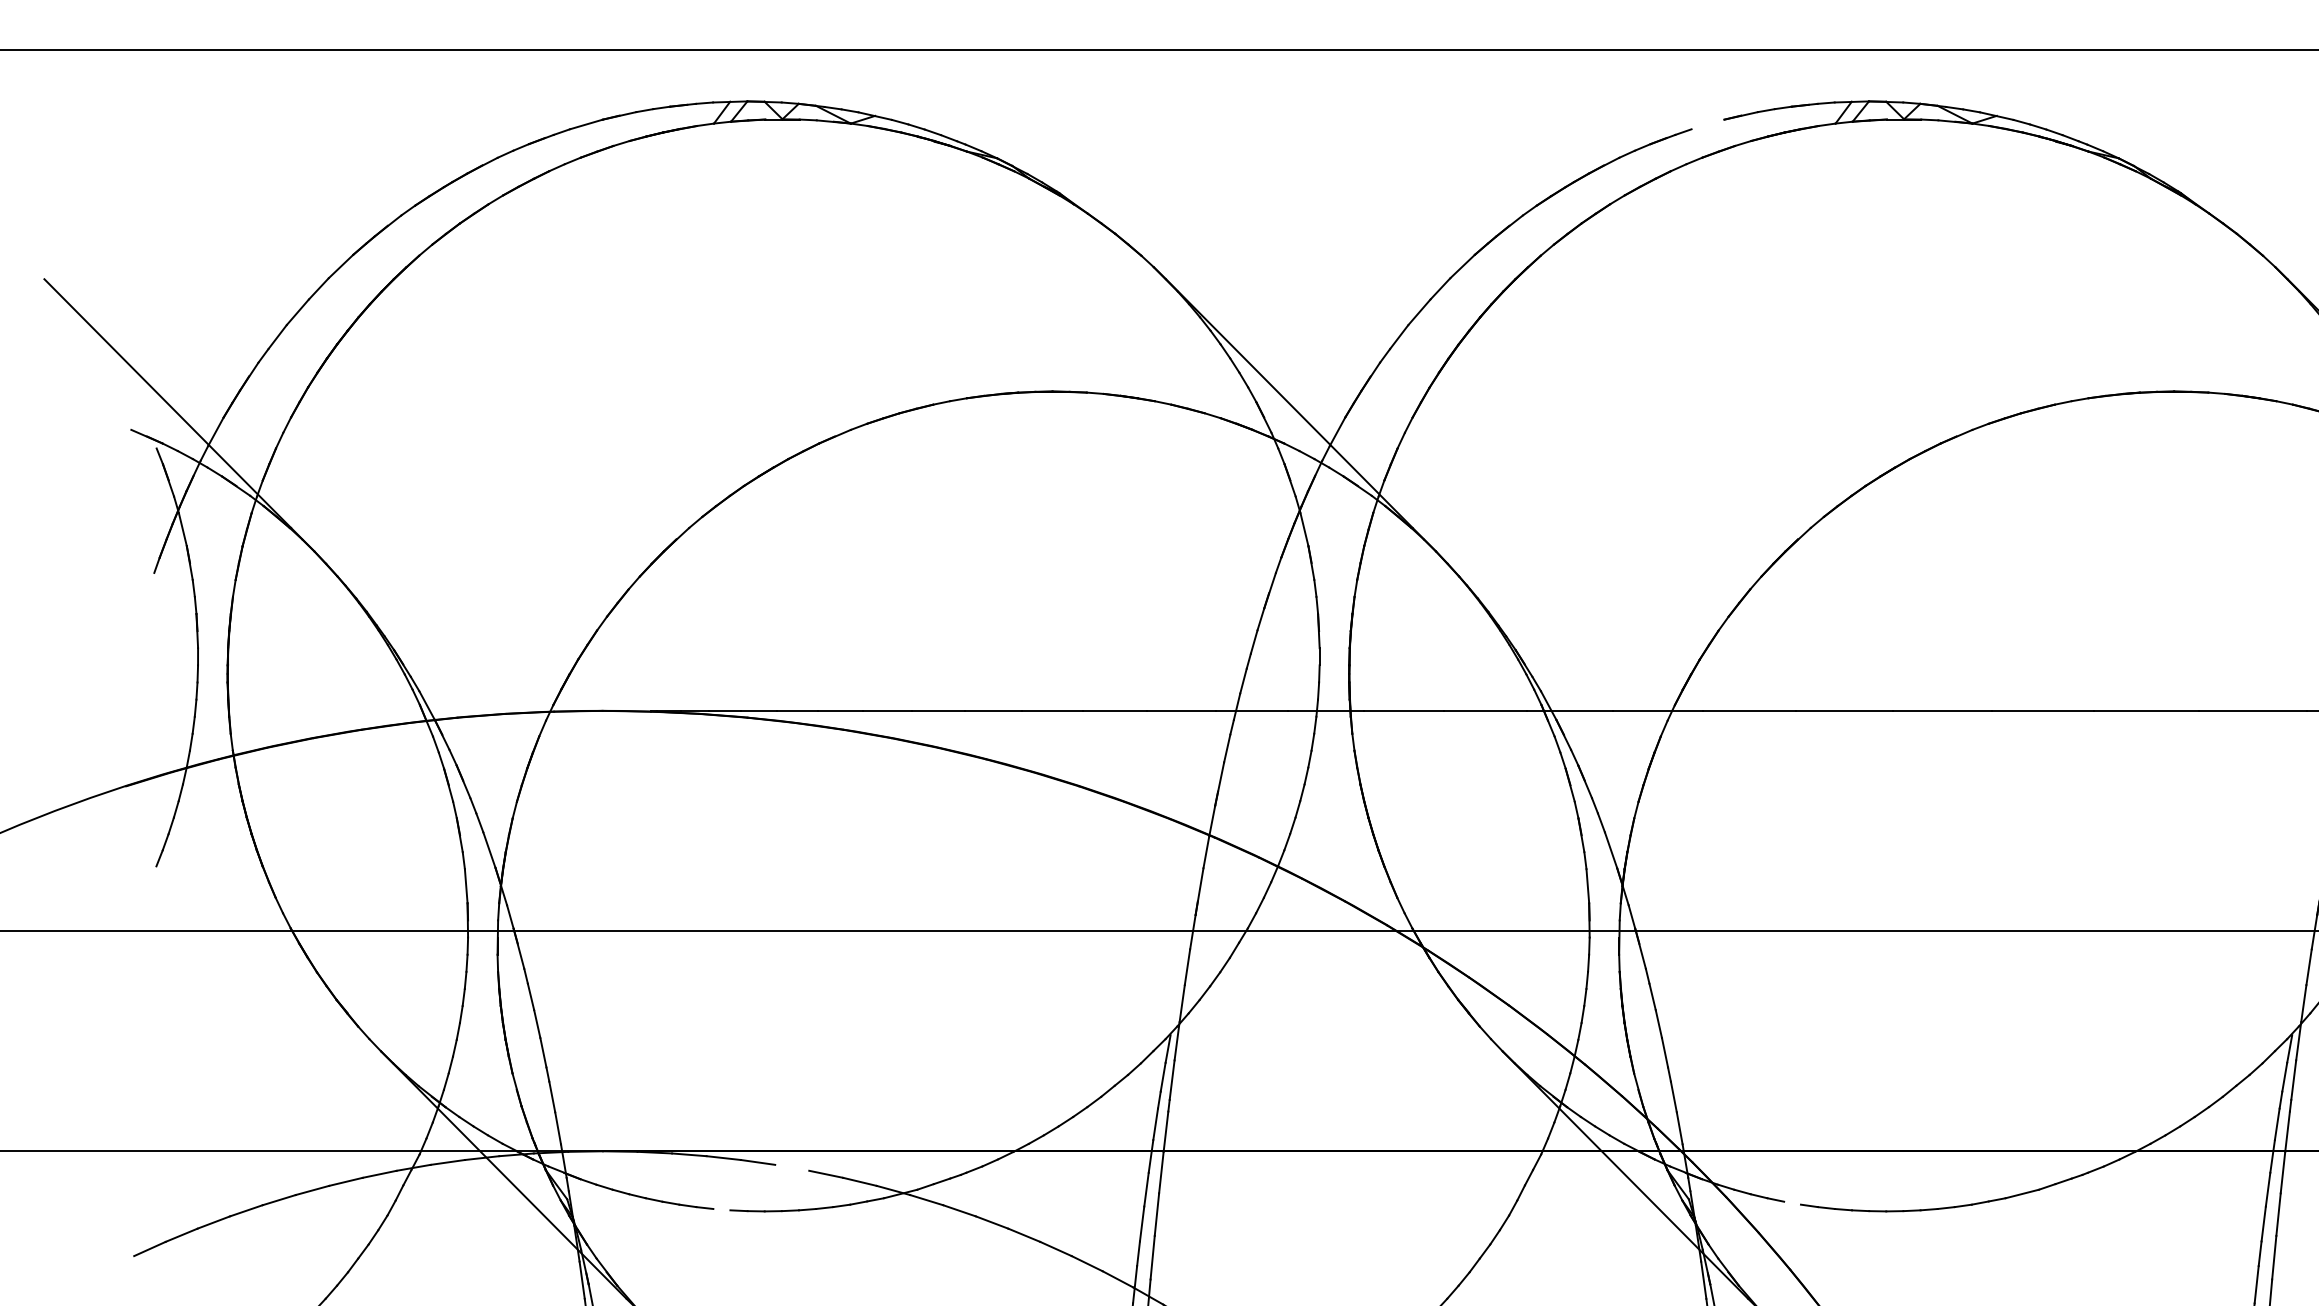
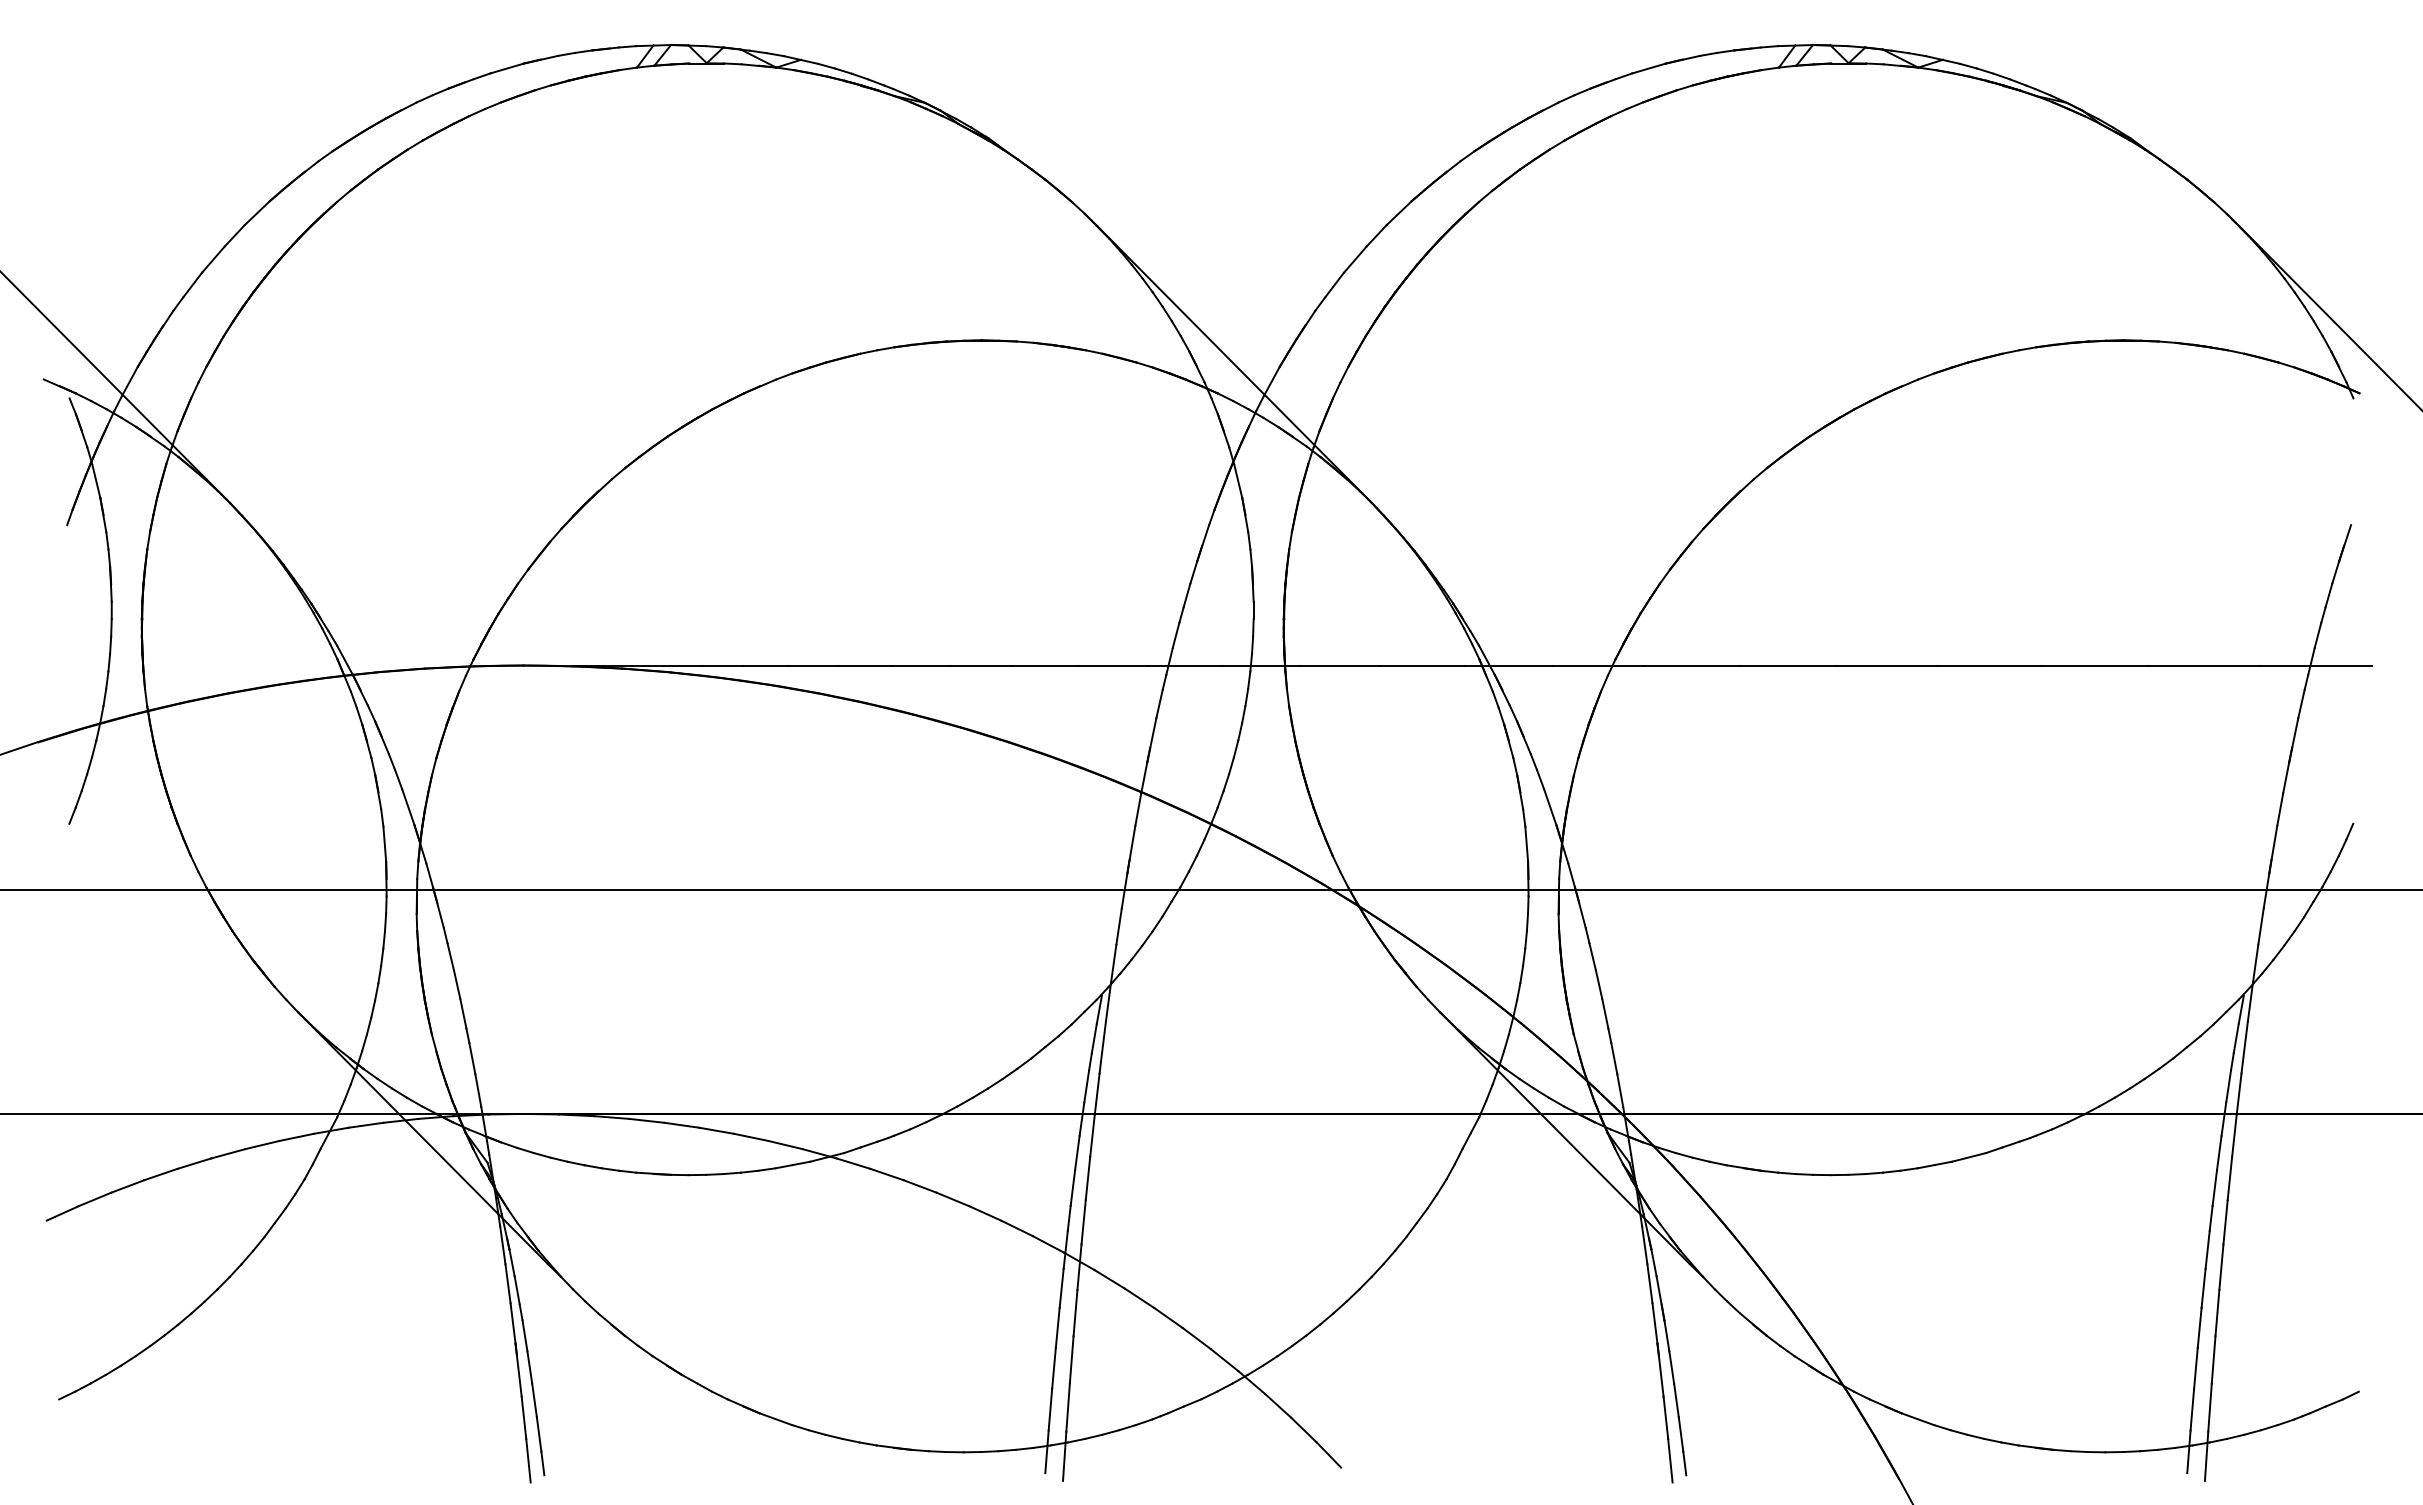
line: (1707, 124) -> (1648, 68), added
line: (792, 1167) -> (716, 1130), added
line: (1800, 1203) -> (1743, 1167), added
line: (730, 1209) -> (653, 1173), added

